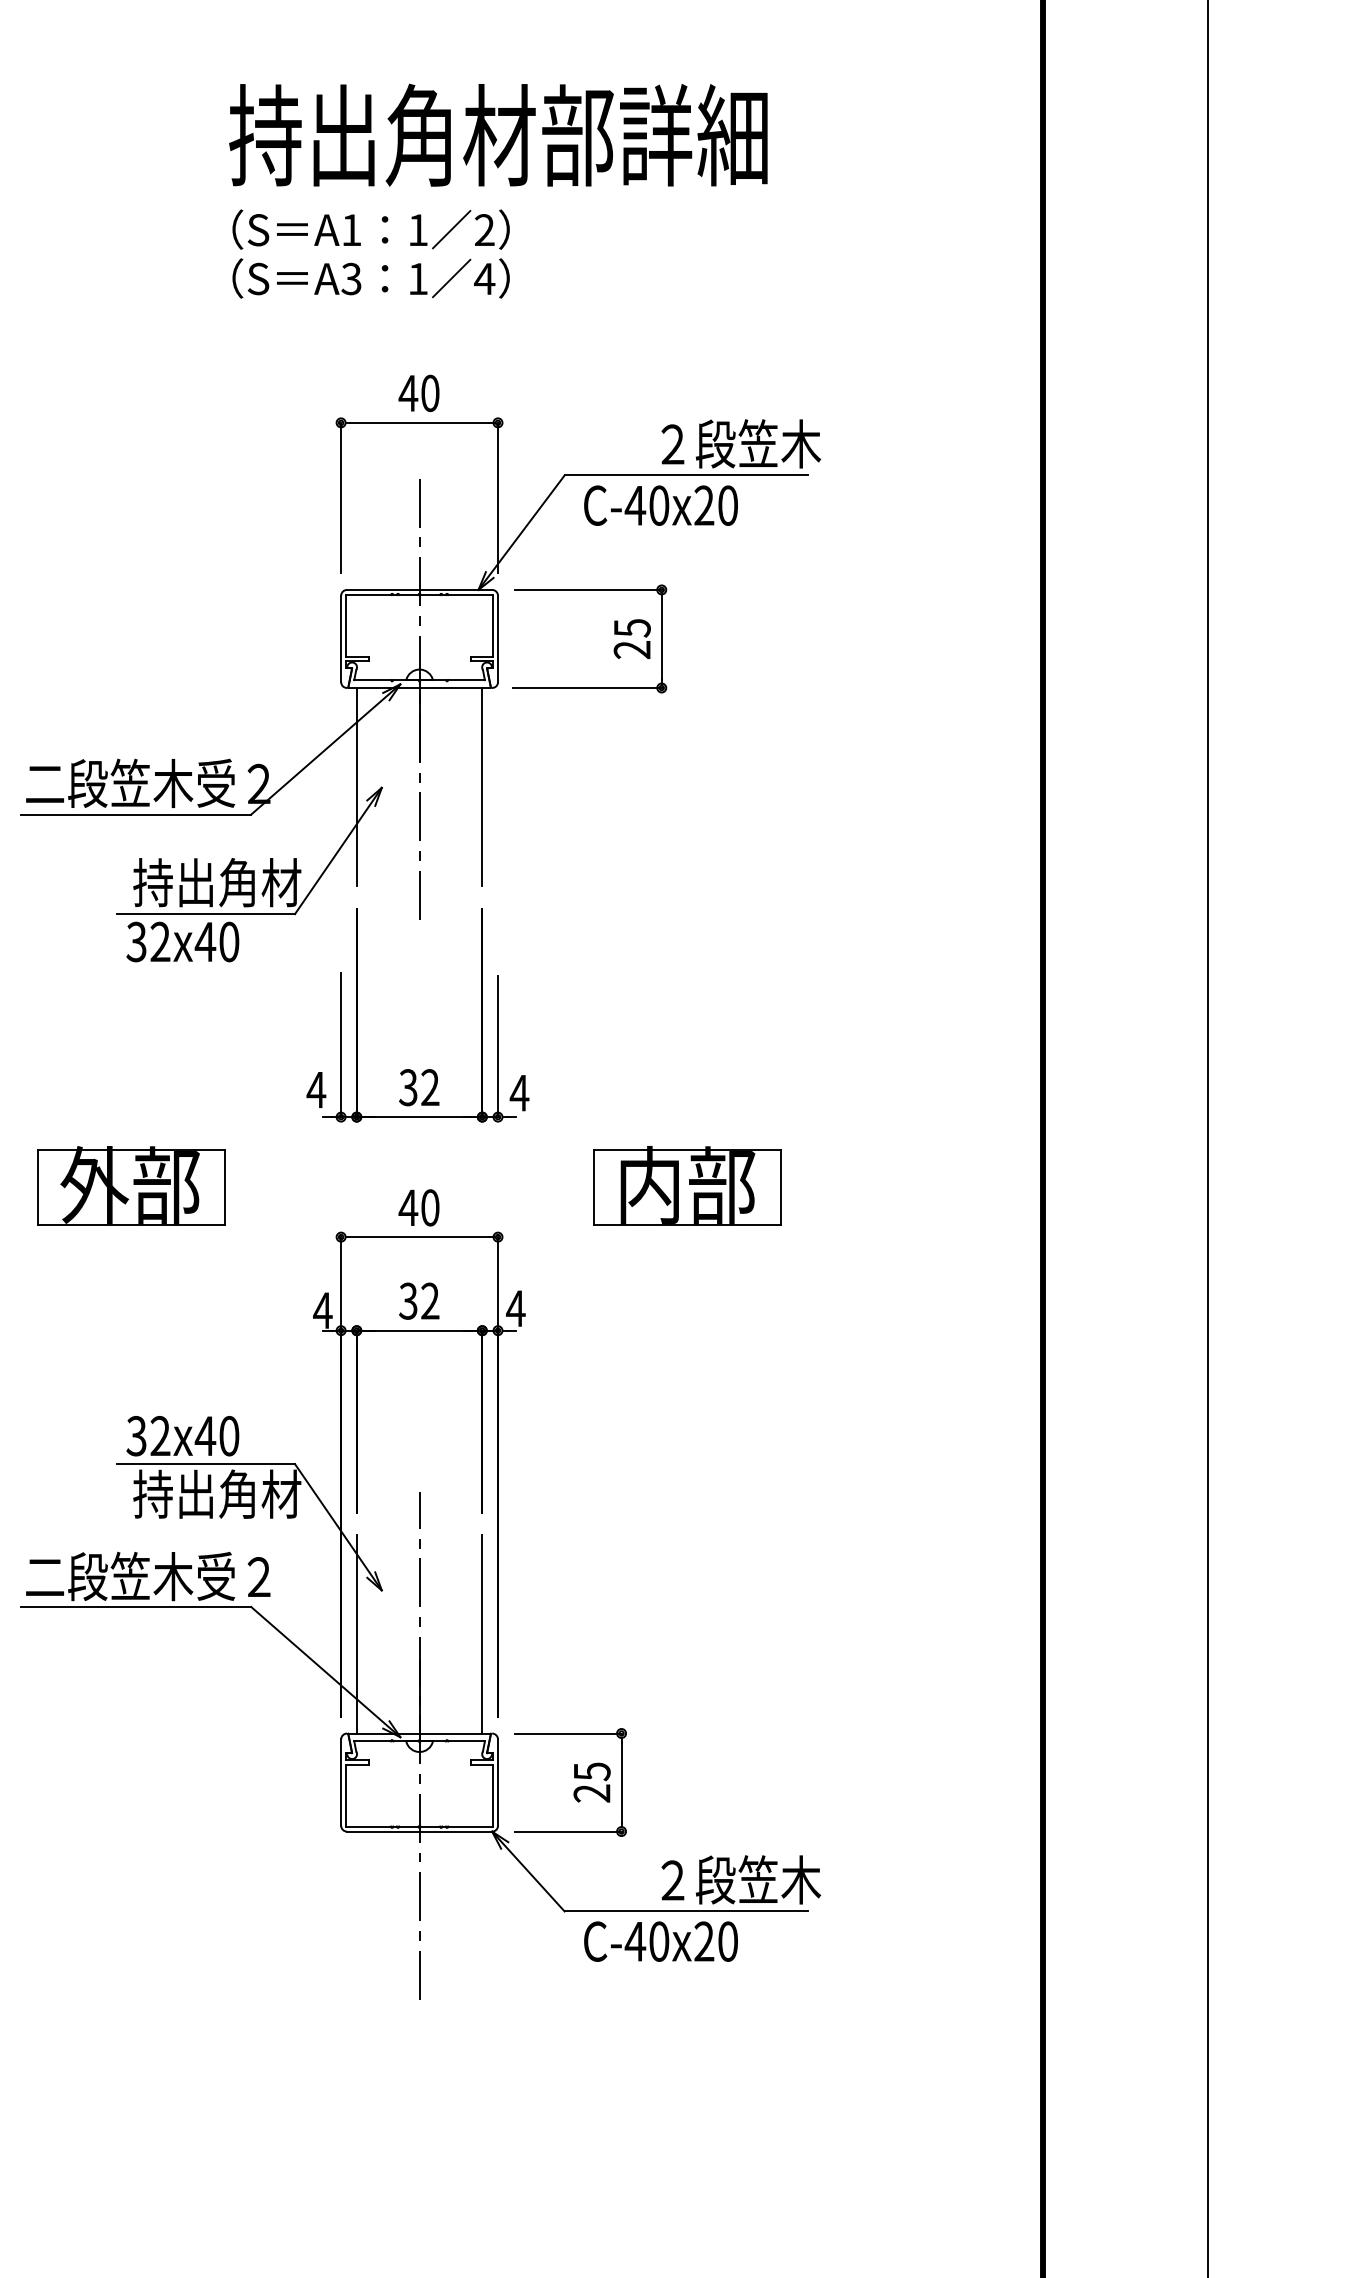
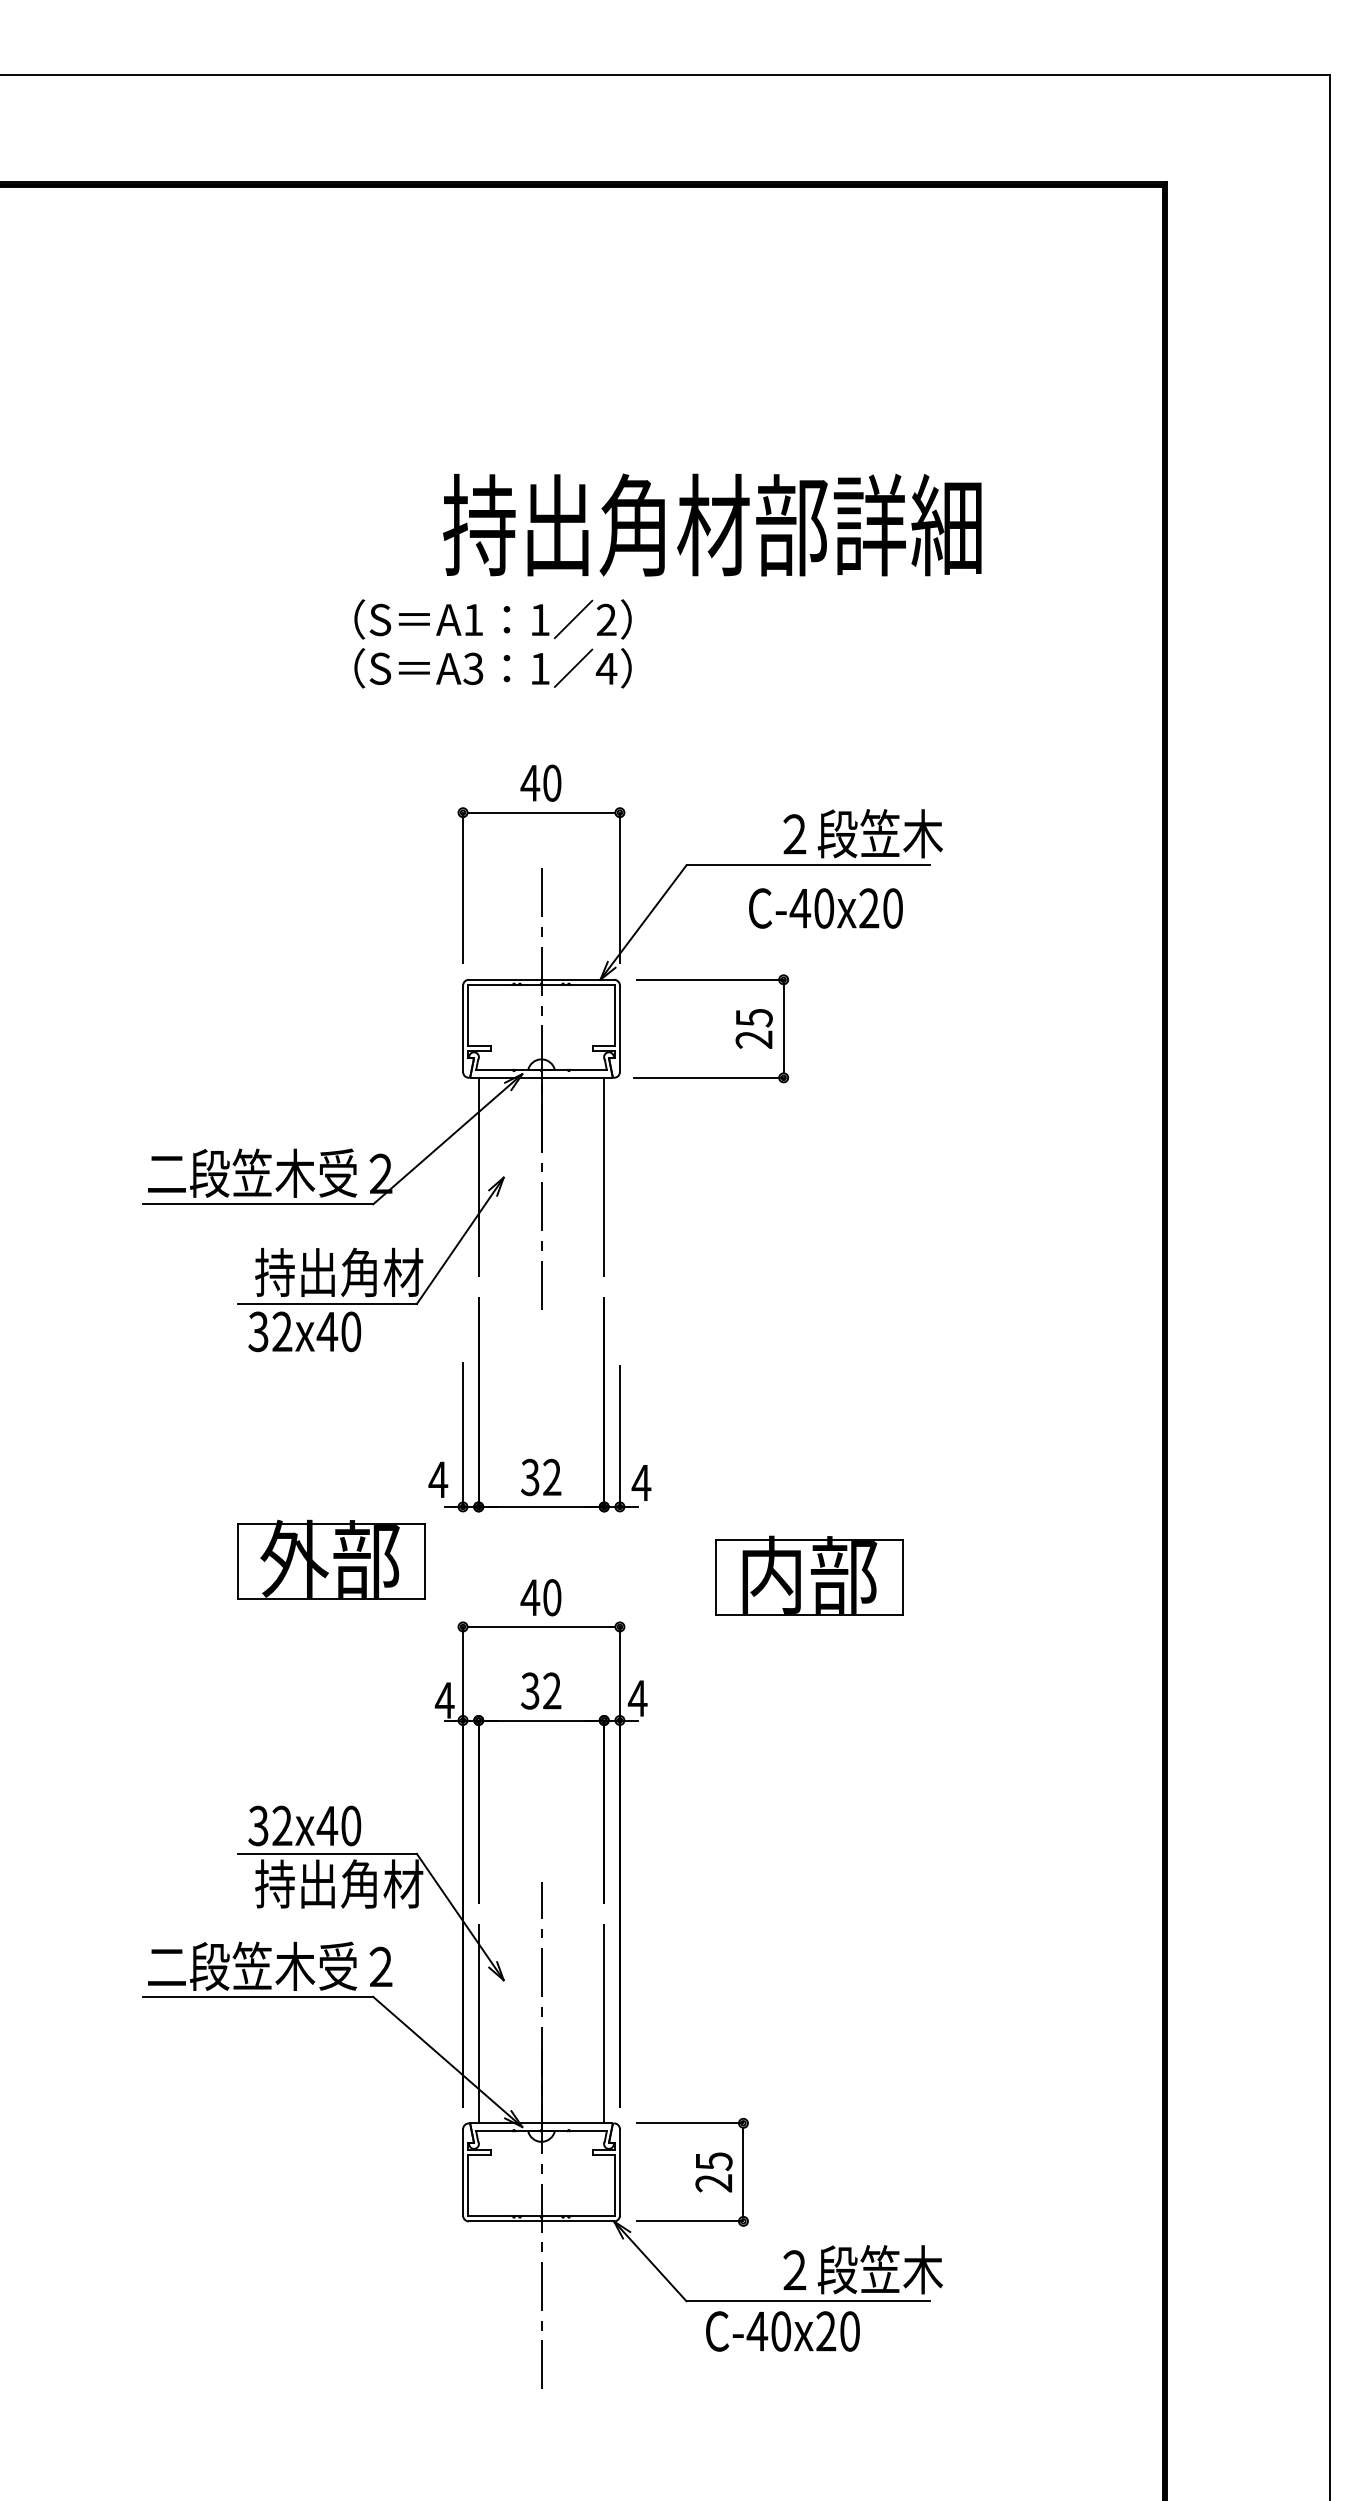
text: (498, 134) -> (712, 524), moved
text: (660, 505) -> (825, 908), moved
part: (131, 1185) -> (331, 1559), moved

